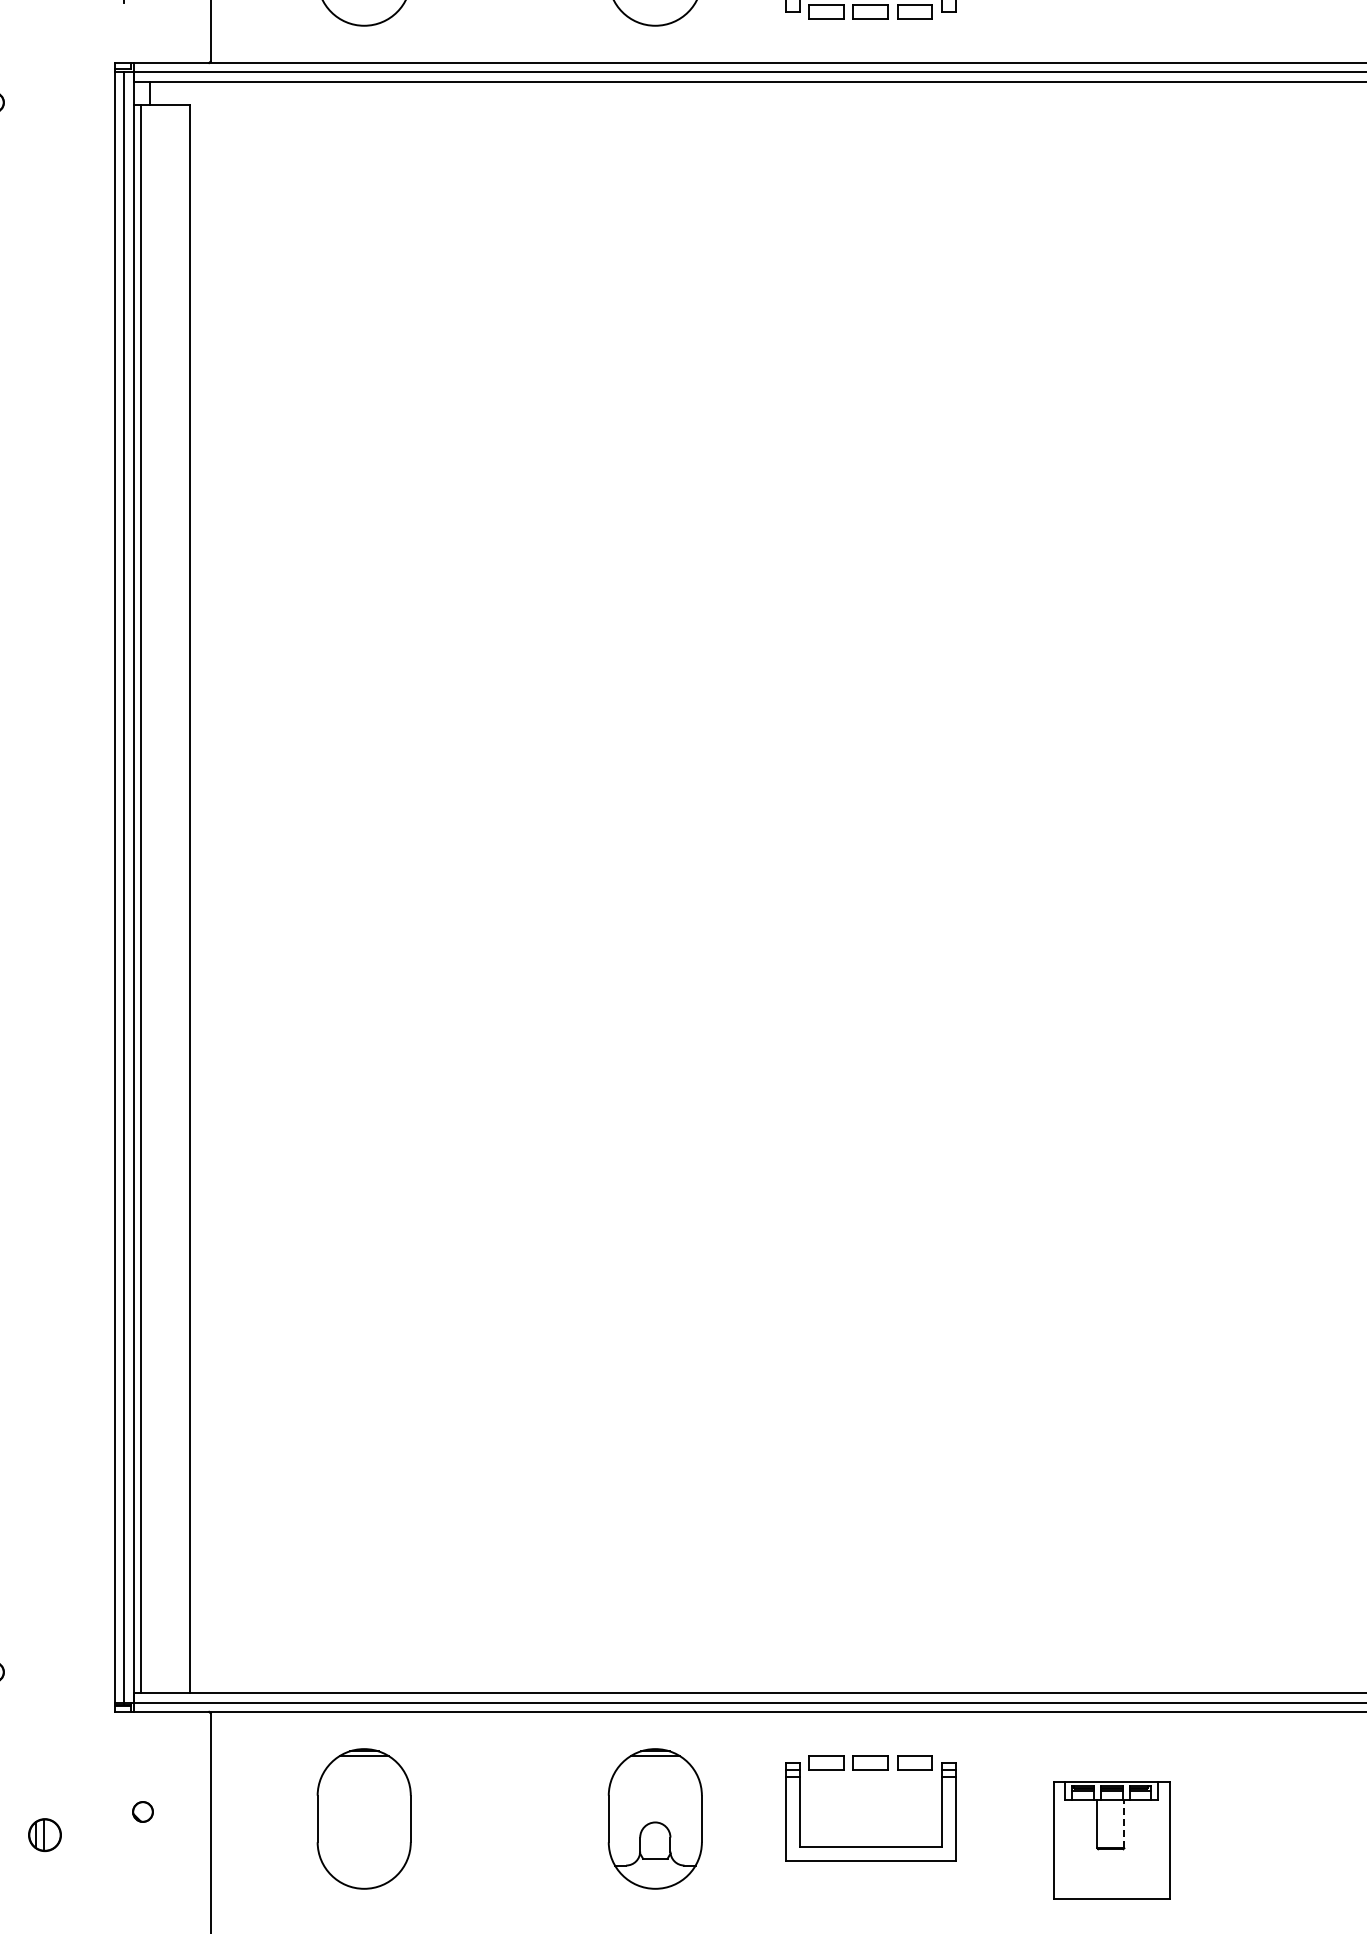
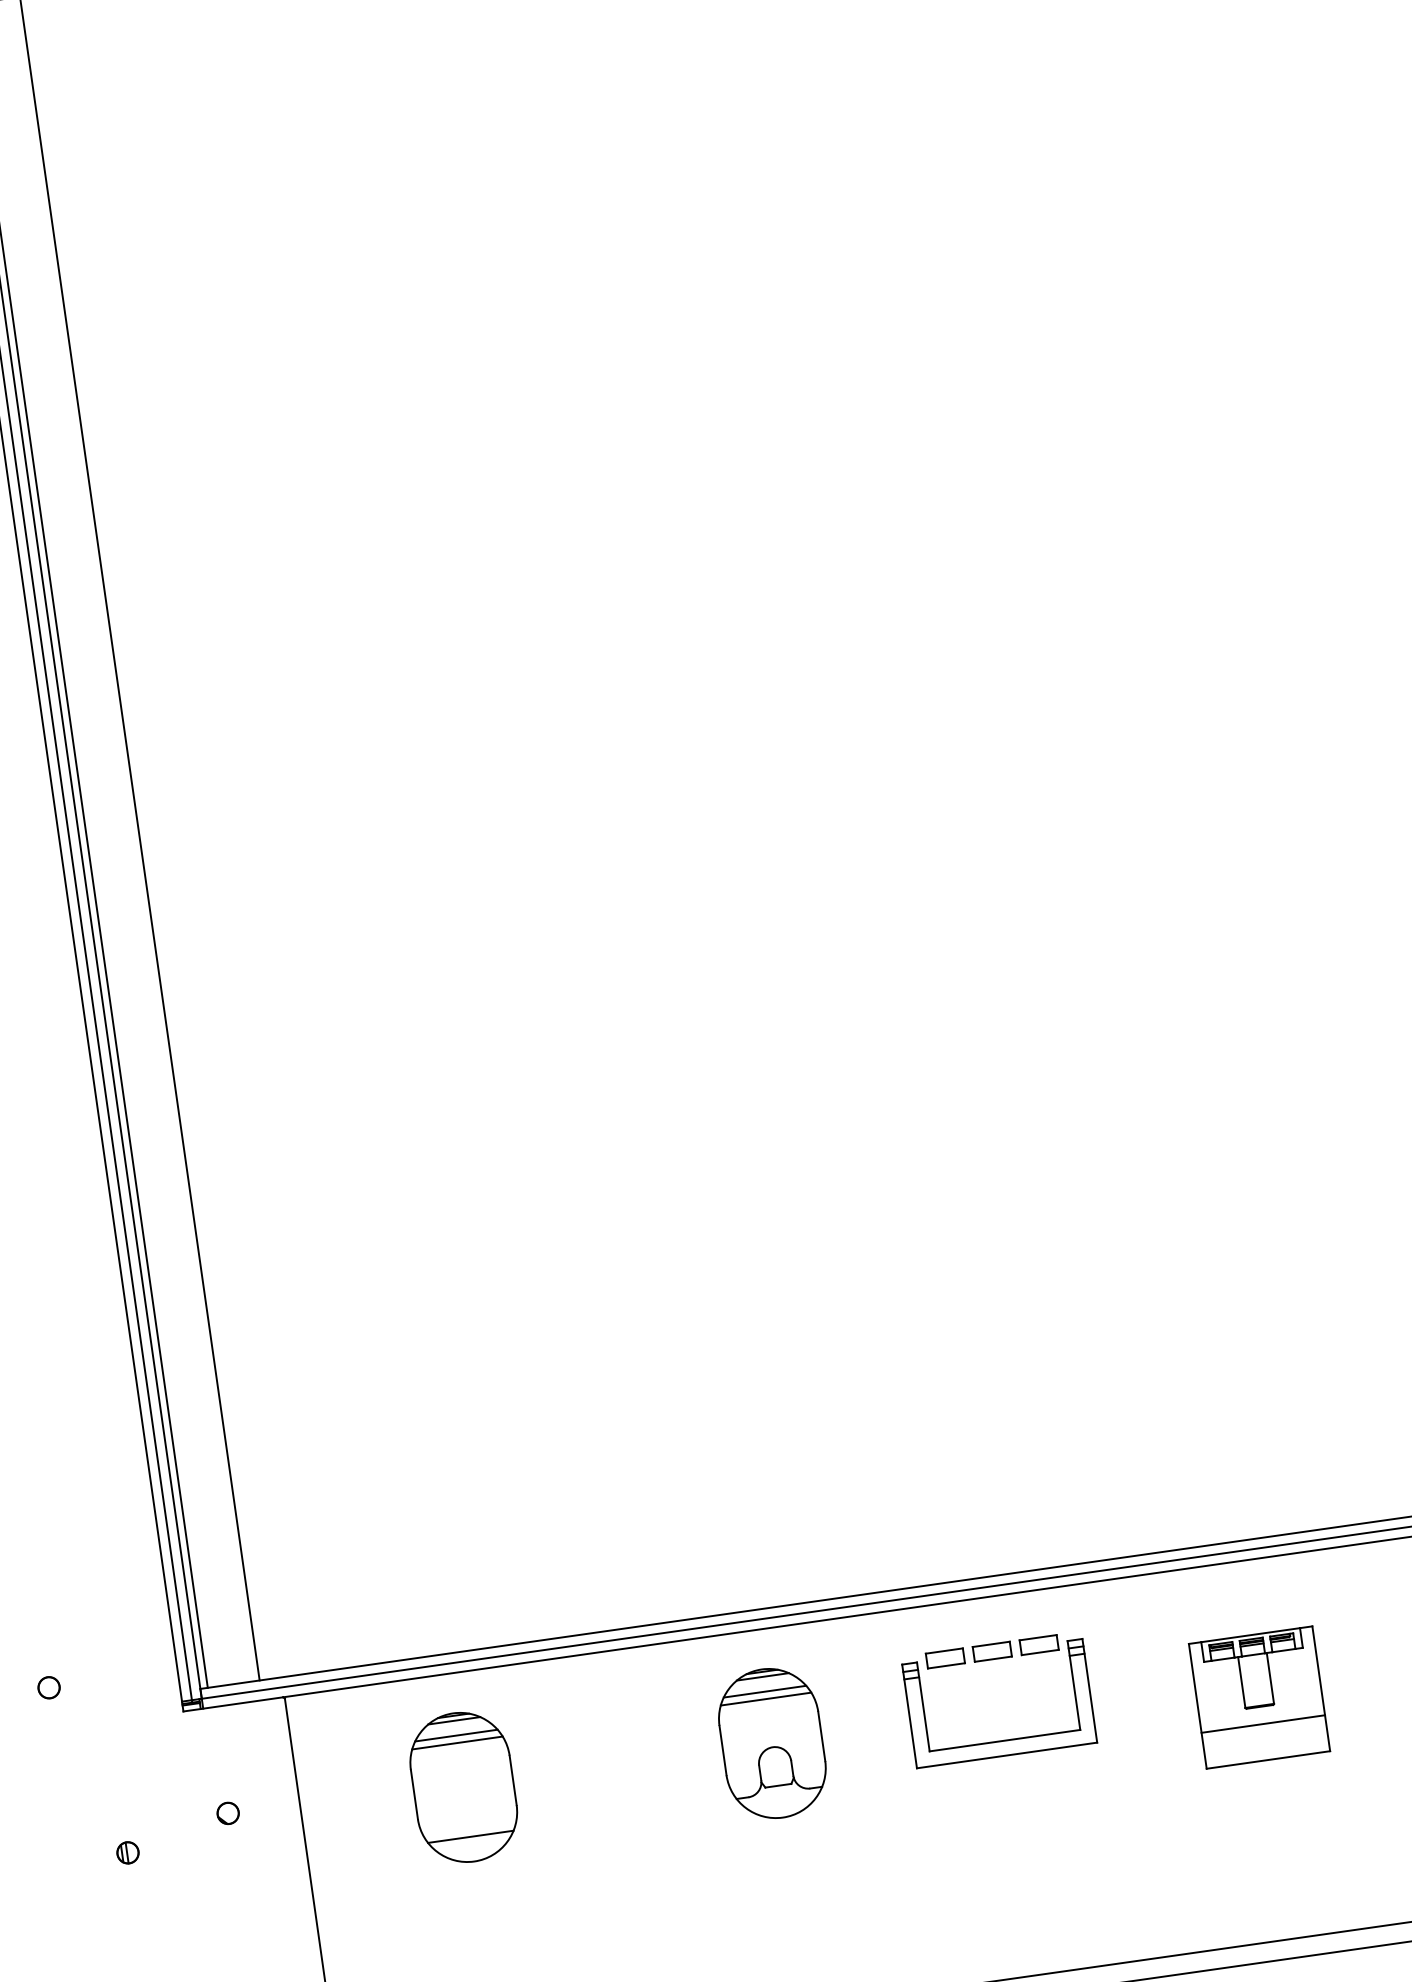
line: (364, 1770) -> (456, 1736), added
line: (655, 1770) -> (765, 1692), added
line: (363, 1777) -> (456, 1743), added
line: (655, 1777) -> (766, 1699), added
line: (1124, 1824) -> (1270, 1678), dashed -> solid
part: (45, 1835) -> (128, 1853), size x0.62
line: (363, 1865) -> (470, 1836), added
line: (1111, 1865) -> (1262, 1724), added

